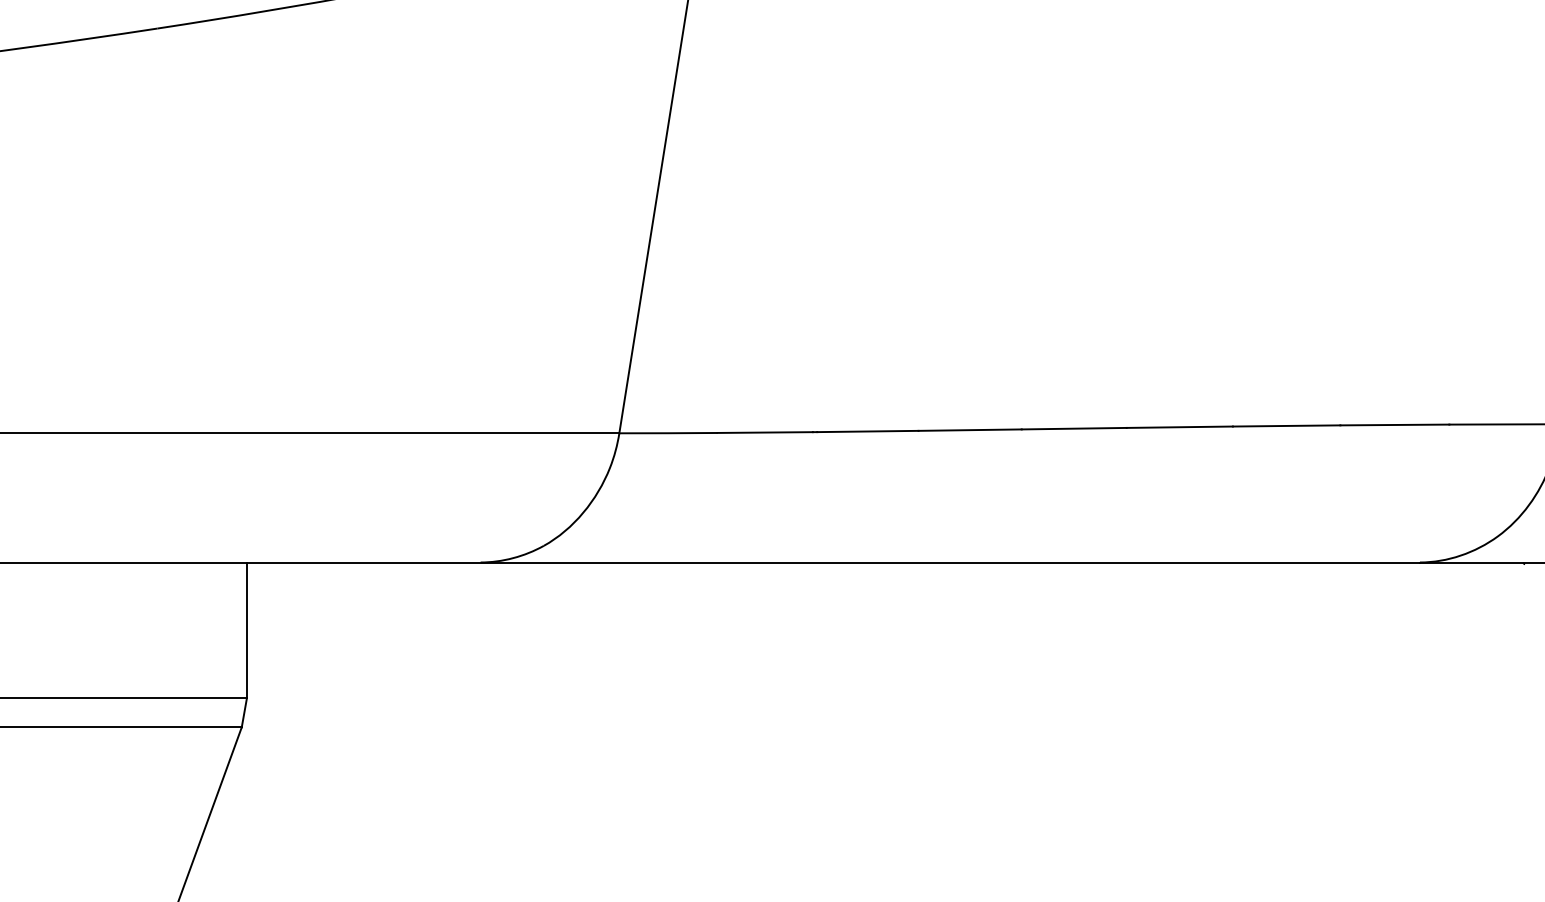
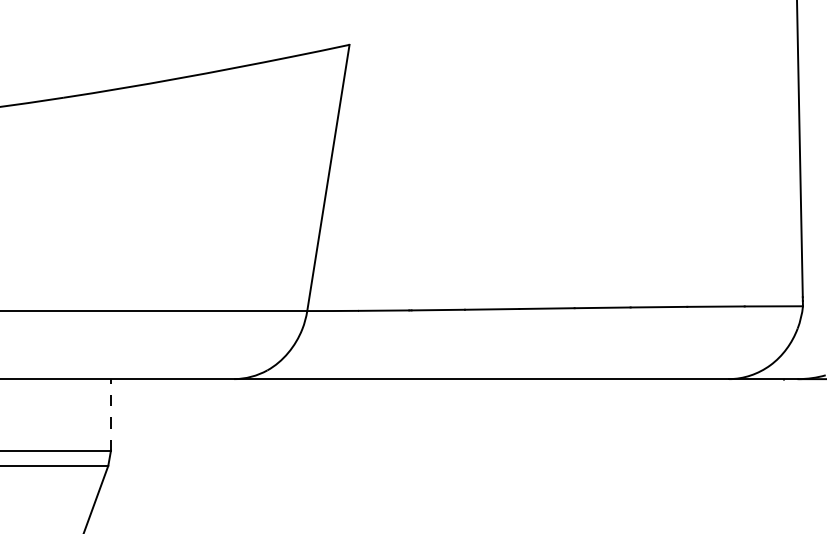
line: (246, 629) -> (110, 414), solid -> dashed

